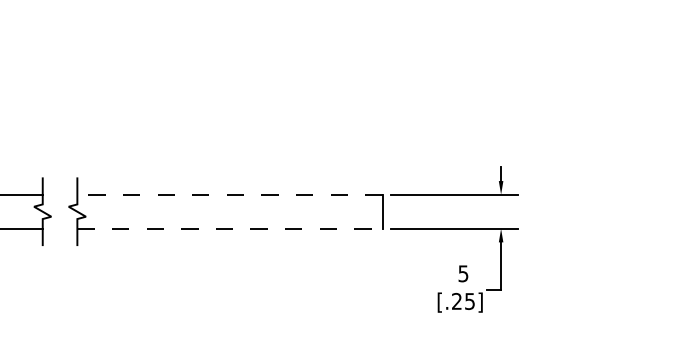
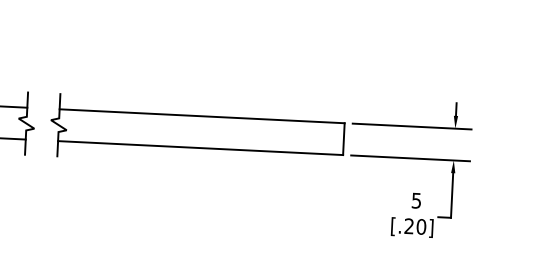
line: (229, 194) -> (201, 116), dashed -> solid
line: (229, 228) -> (200, 147), dashed -> solid
text: (470, 301) -> (421, 226), [.25] -> [.20]

